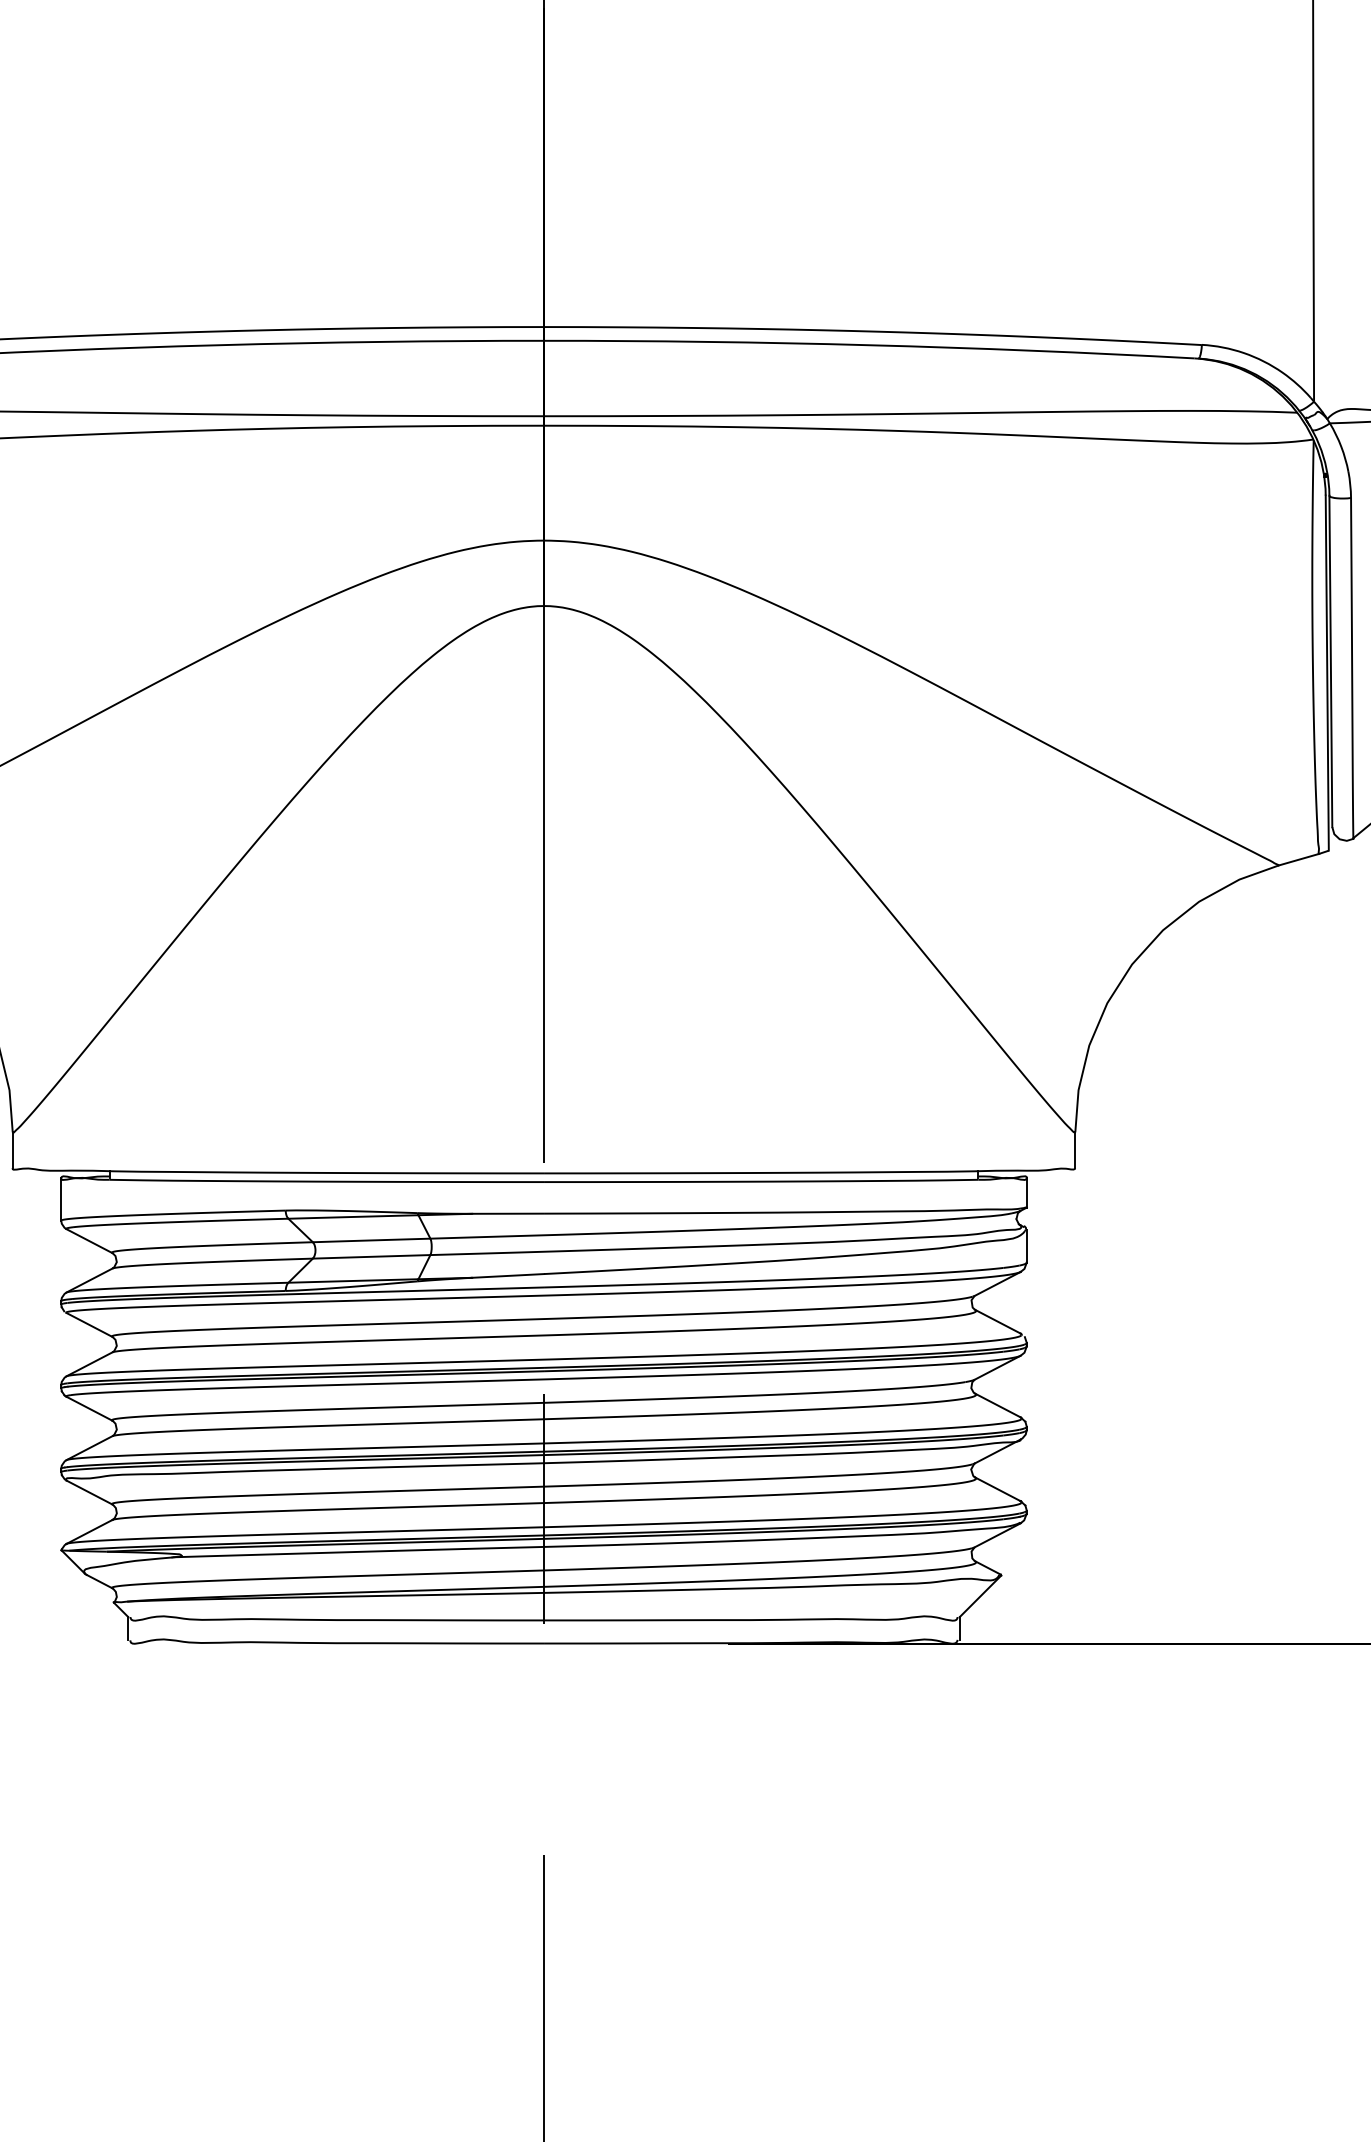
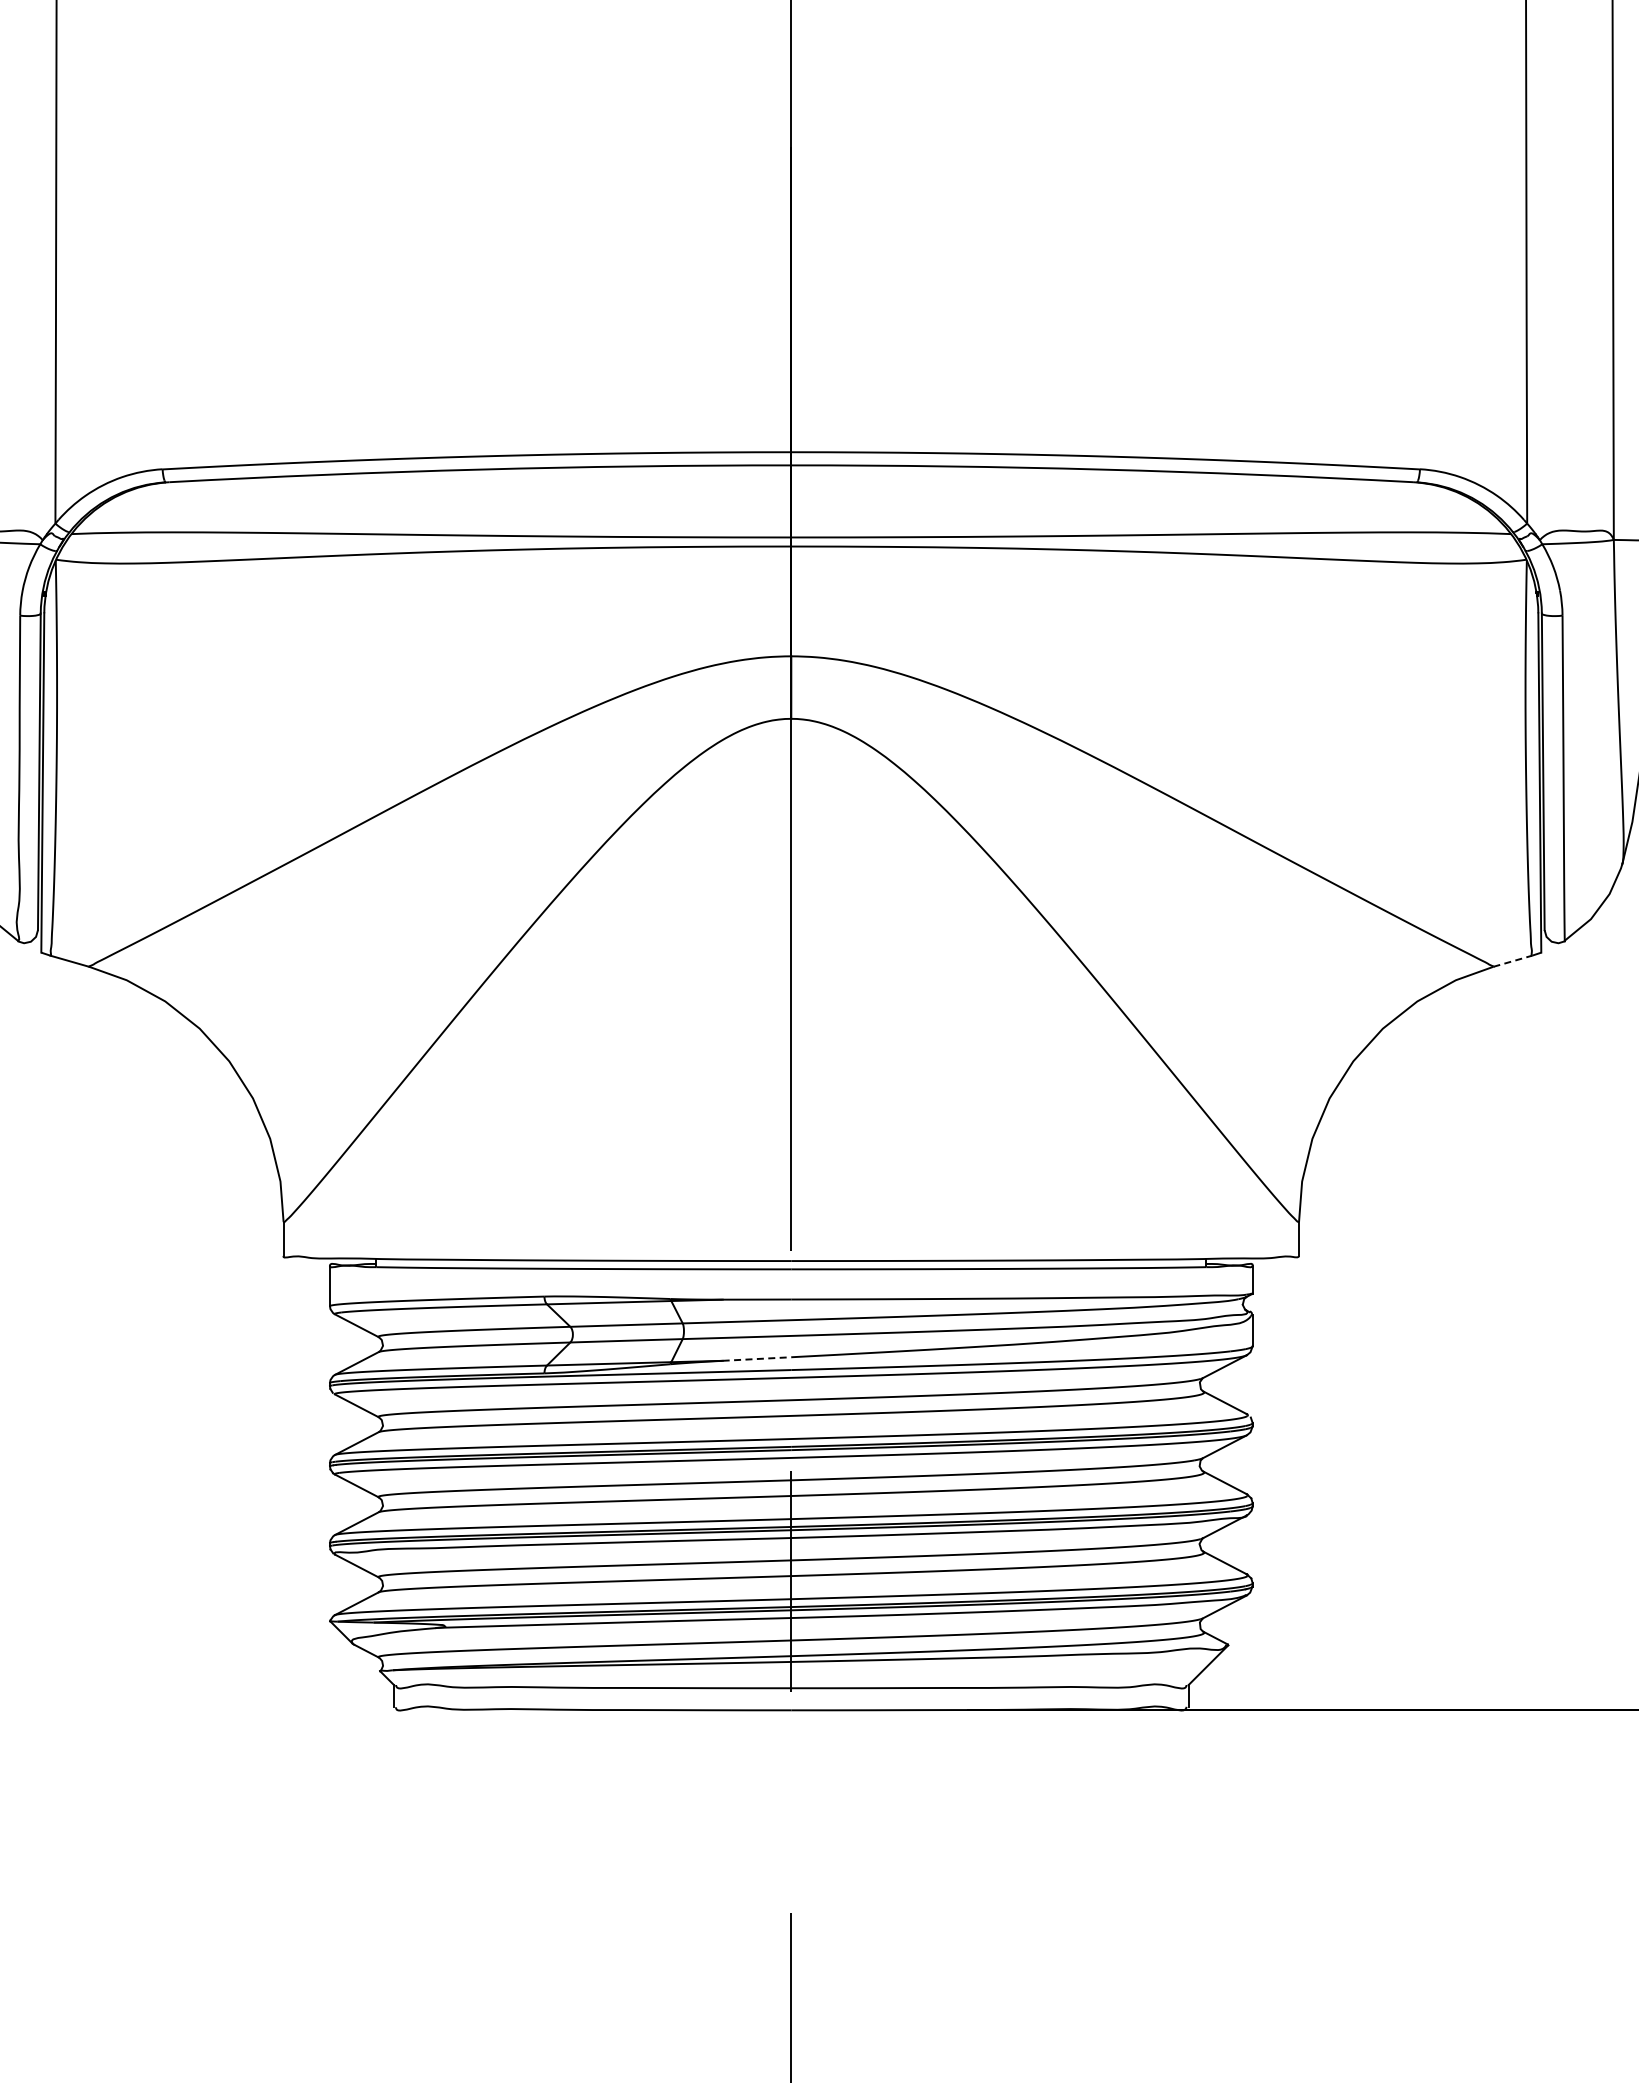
line: (1299, 859) -> (1513, 961), solid -> dashed
line: (508, 1276) -> (757, 1359), solid -> dashed

